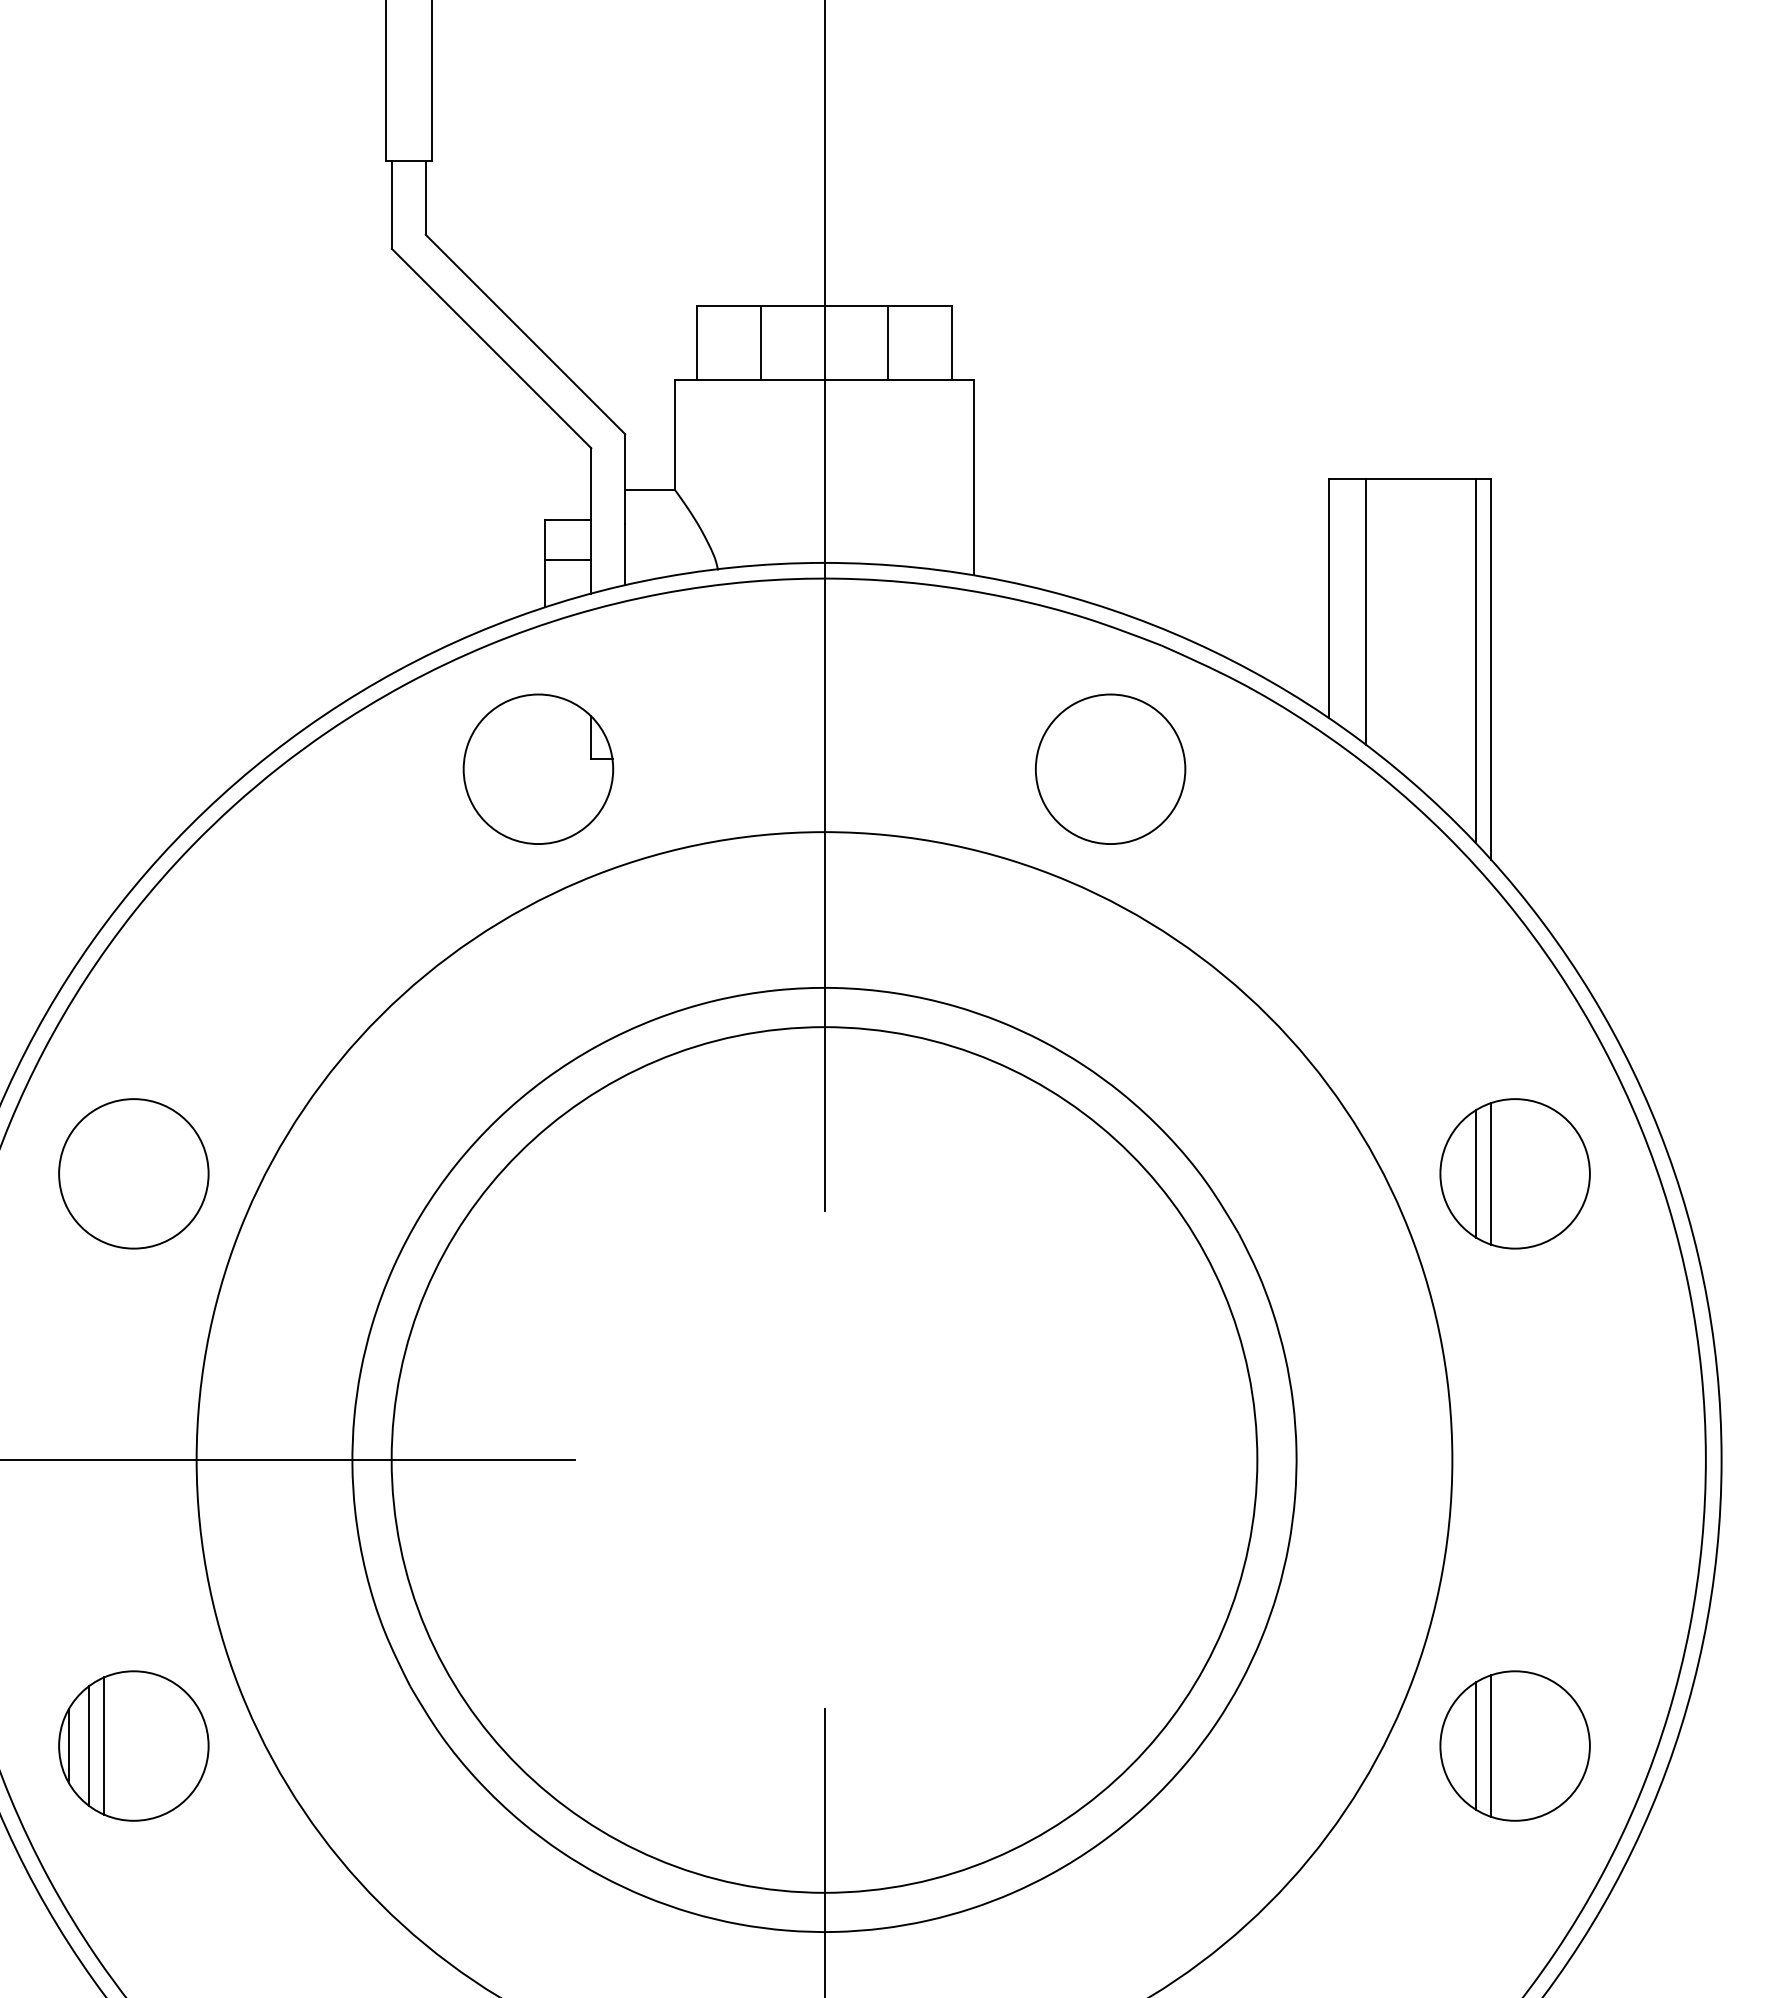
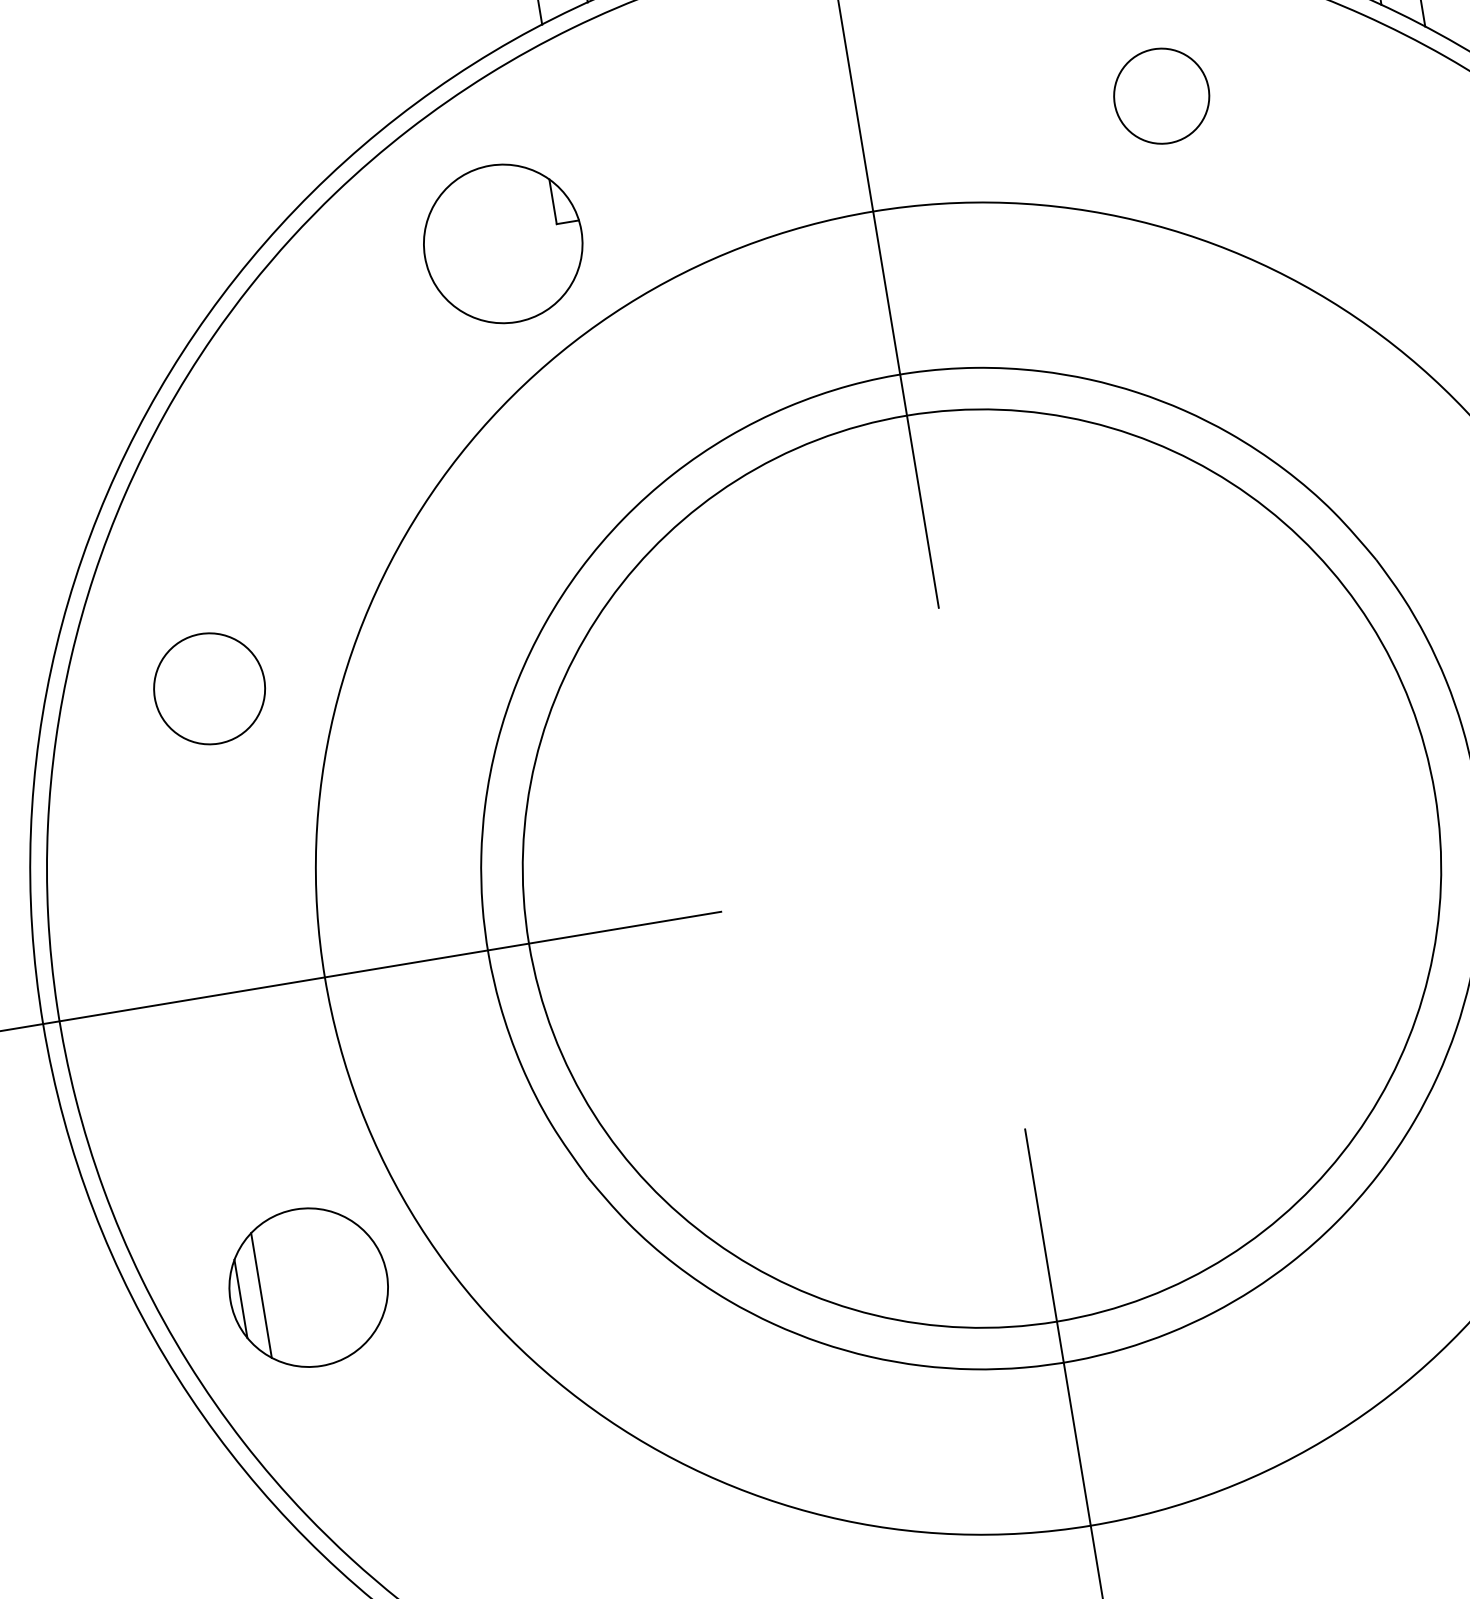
part: (538, 768) -> (503, 243), moved
circle: (1110, 769) -> (1161, 96), size x0.6
circle: (133, 1173) -> (209, 688), size x0.7
line: (104, 1745) -> (277, 1292), removed

